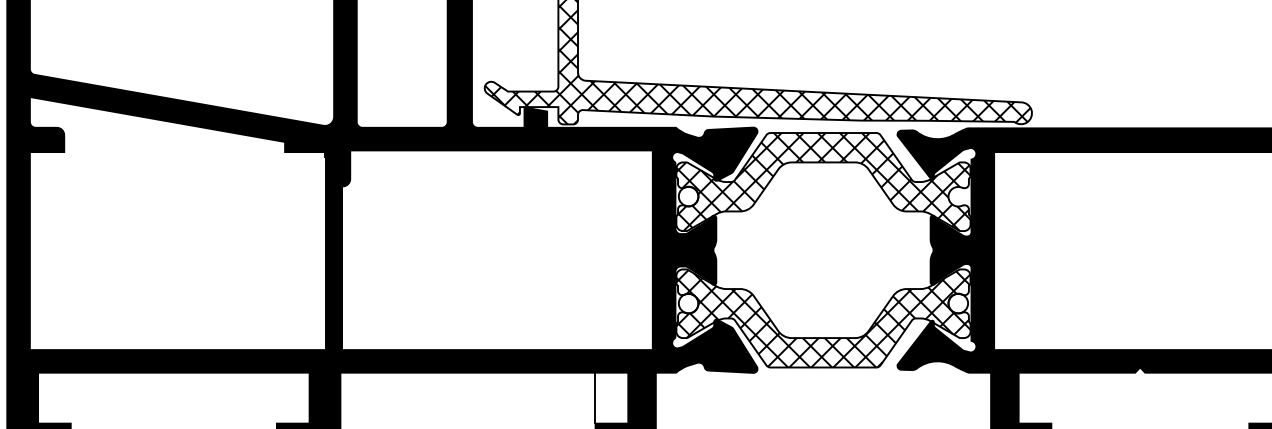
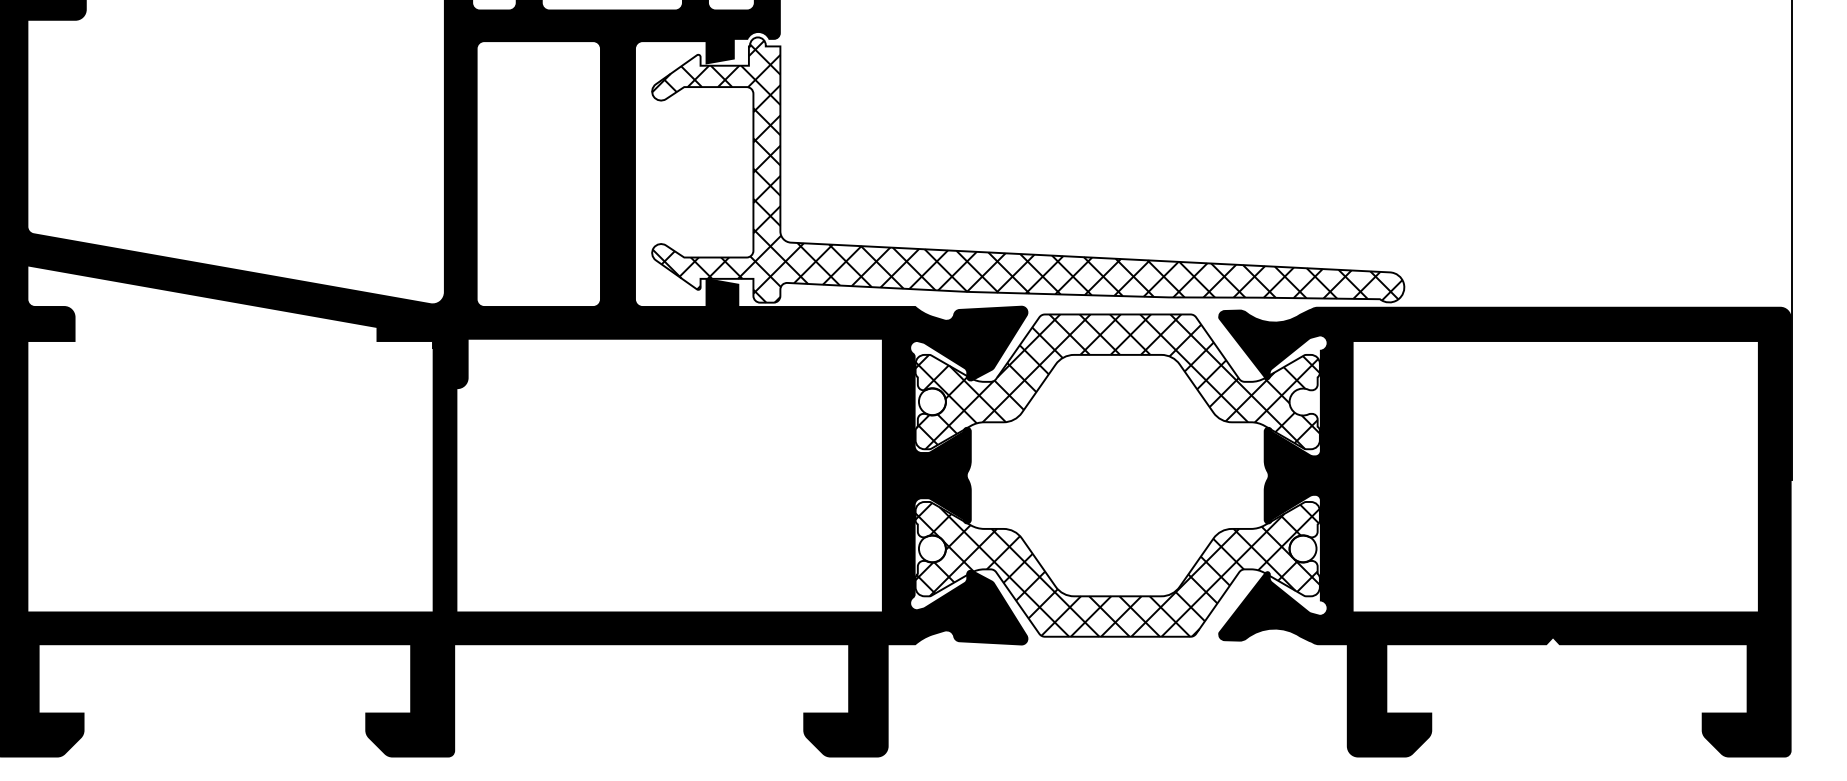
line: (594, 397) -> (803, 678), removed

